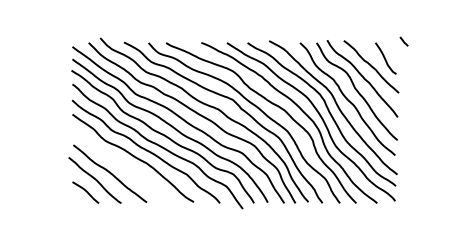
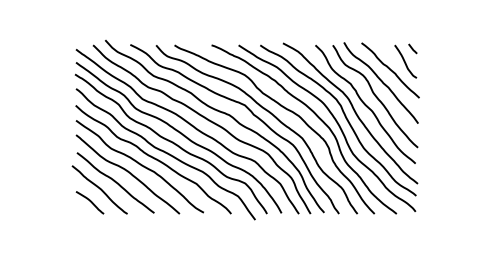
line: (403, 41) -> (412, 48), moved
curve: (122, 164) -> (128, 173), added

